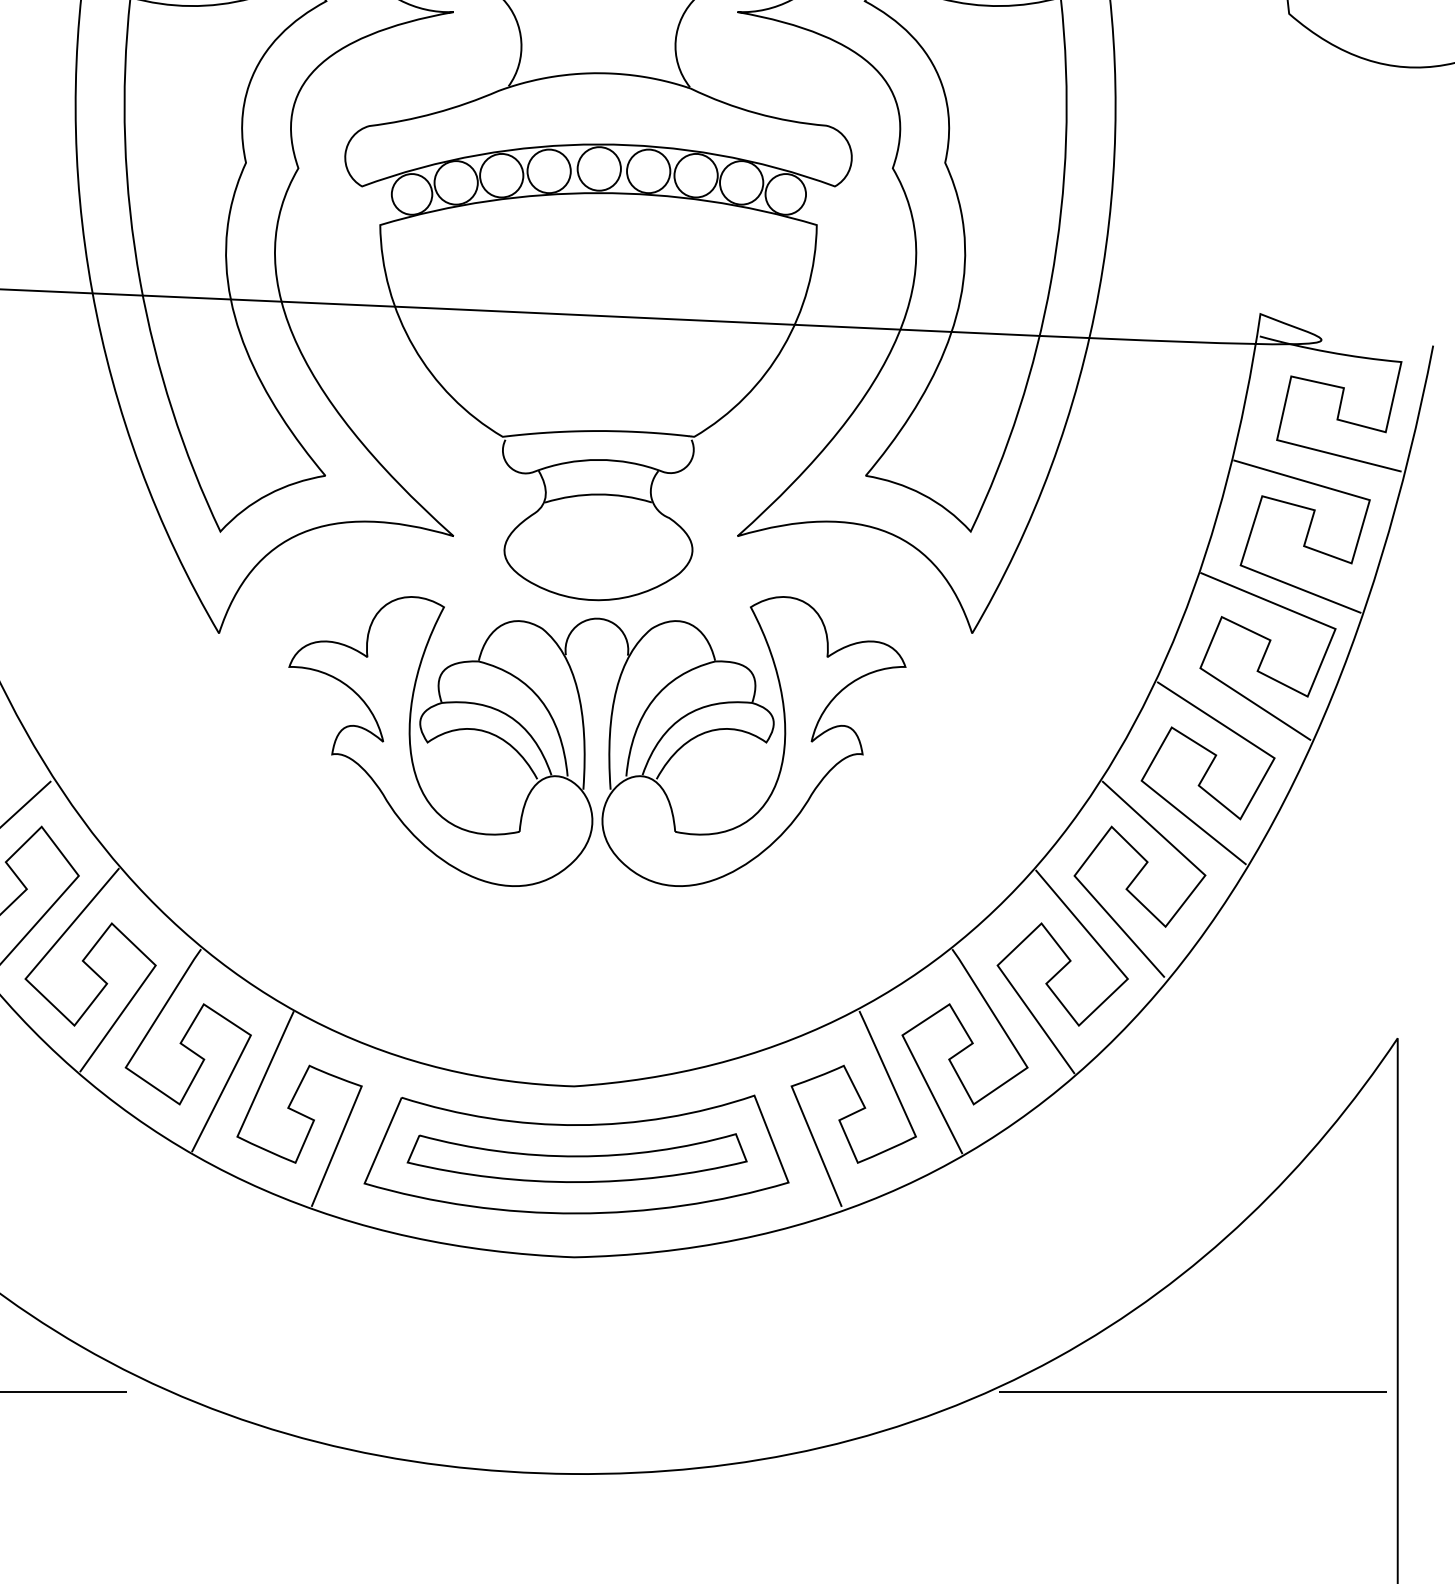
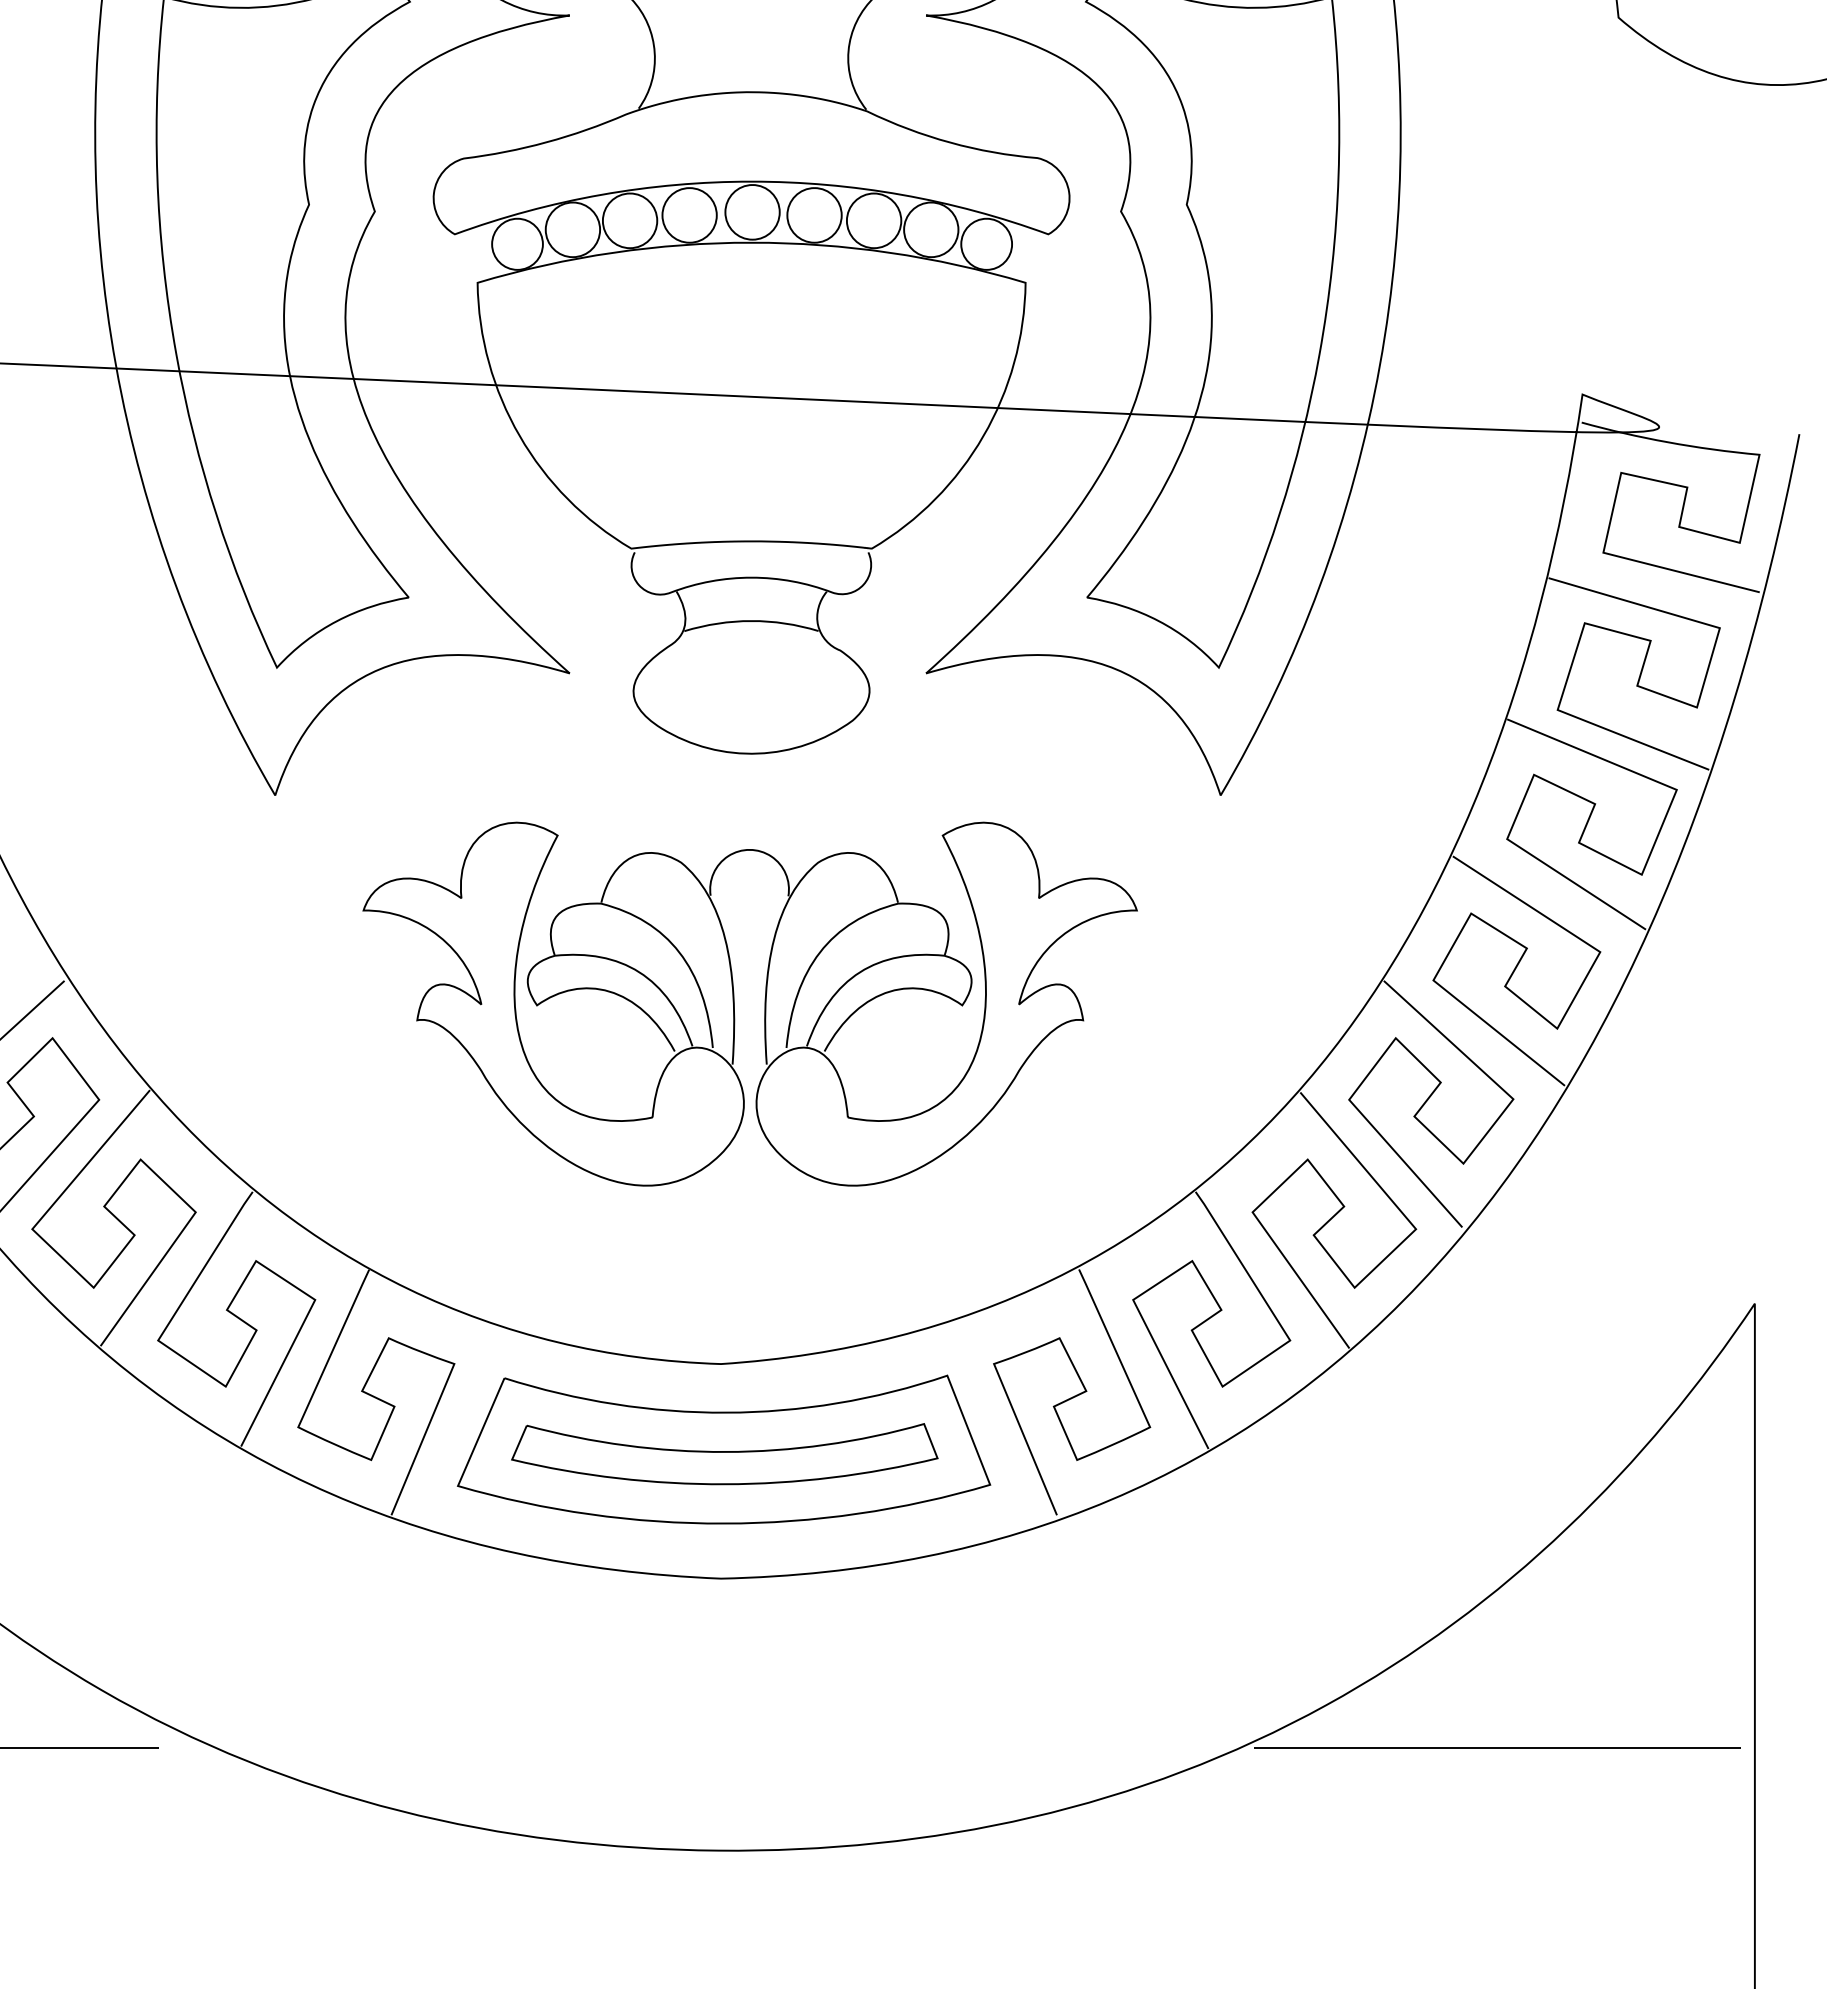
part: (584, 741) -> (734, 1003), moved

